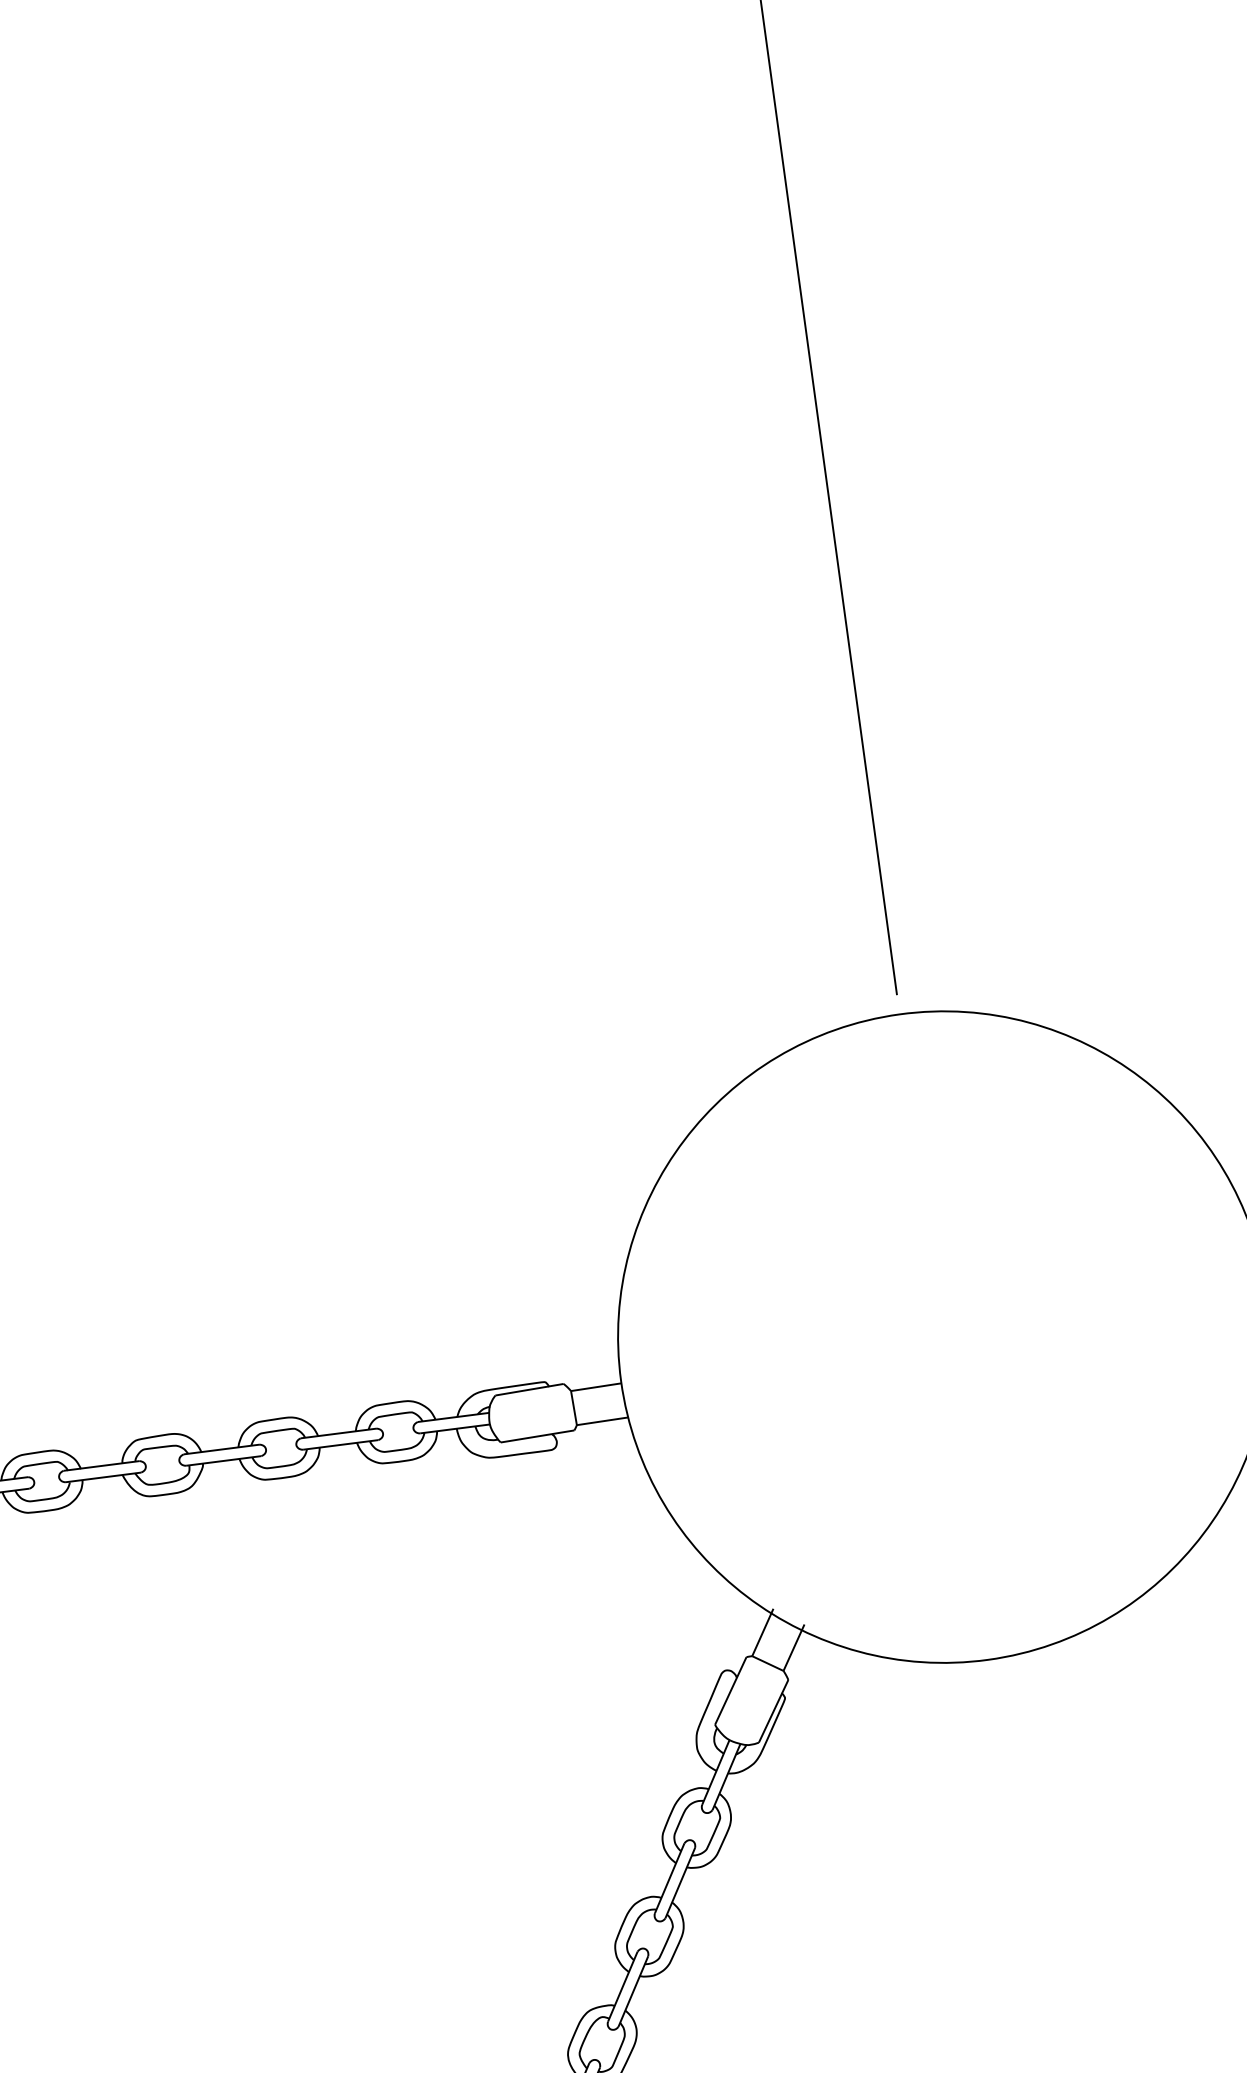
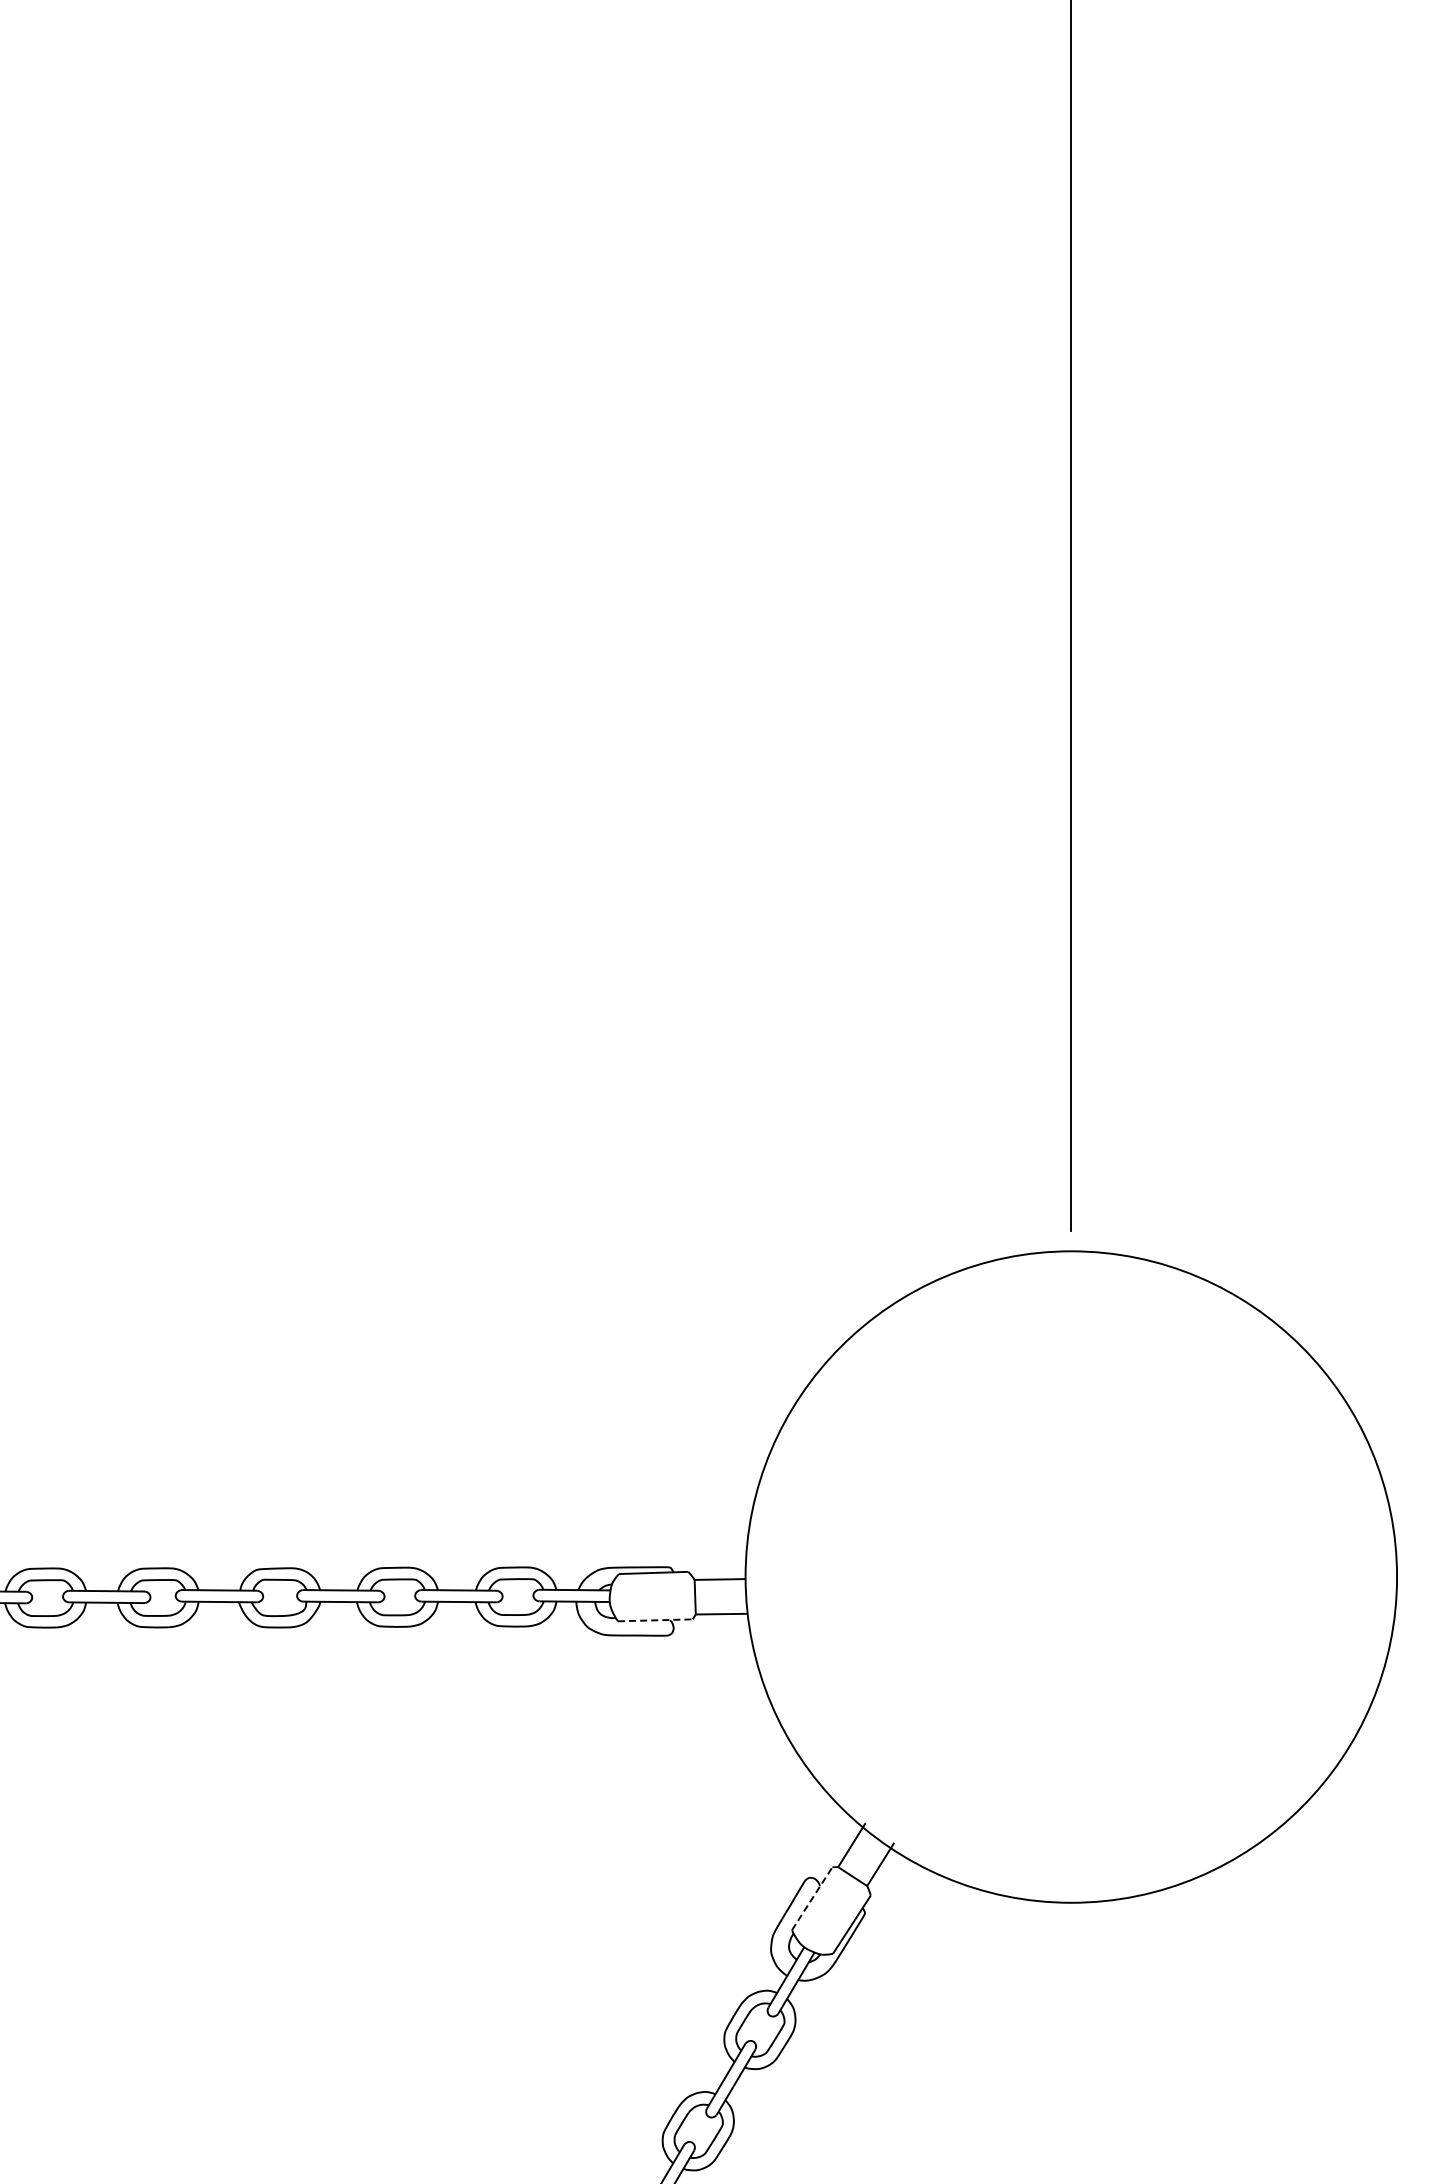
line: (537, 1436) -> (655, 1620), solid -> dashed
line: (731, 1690) -> (812, 1898), solid -> dashed

